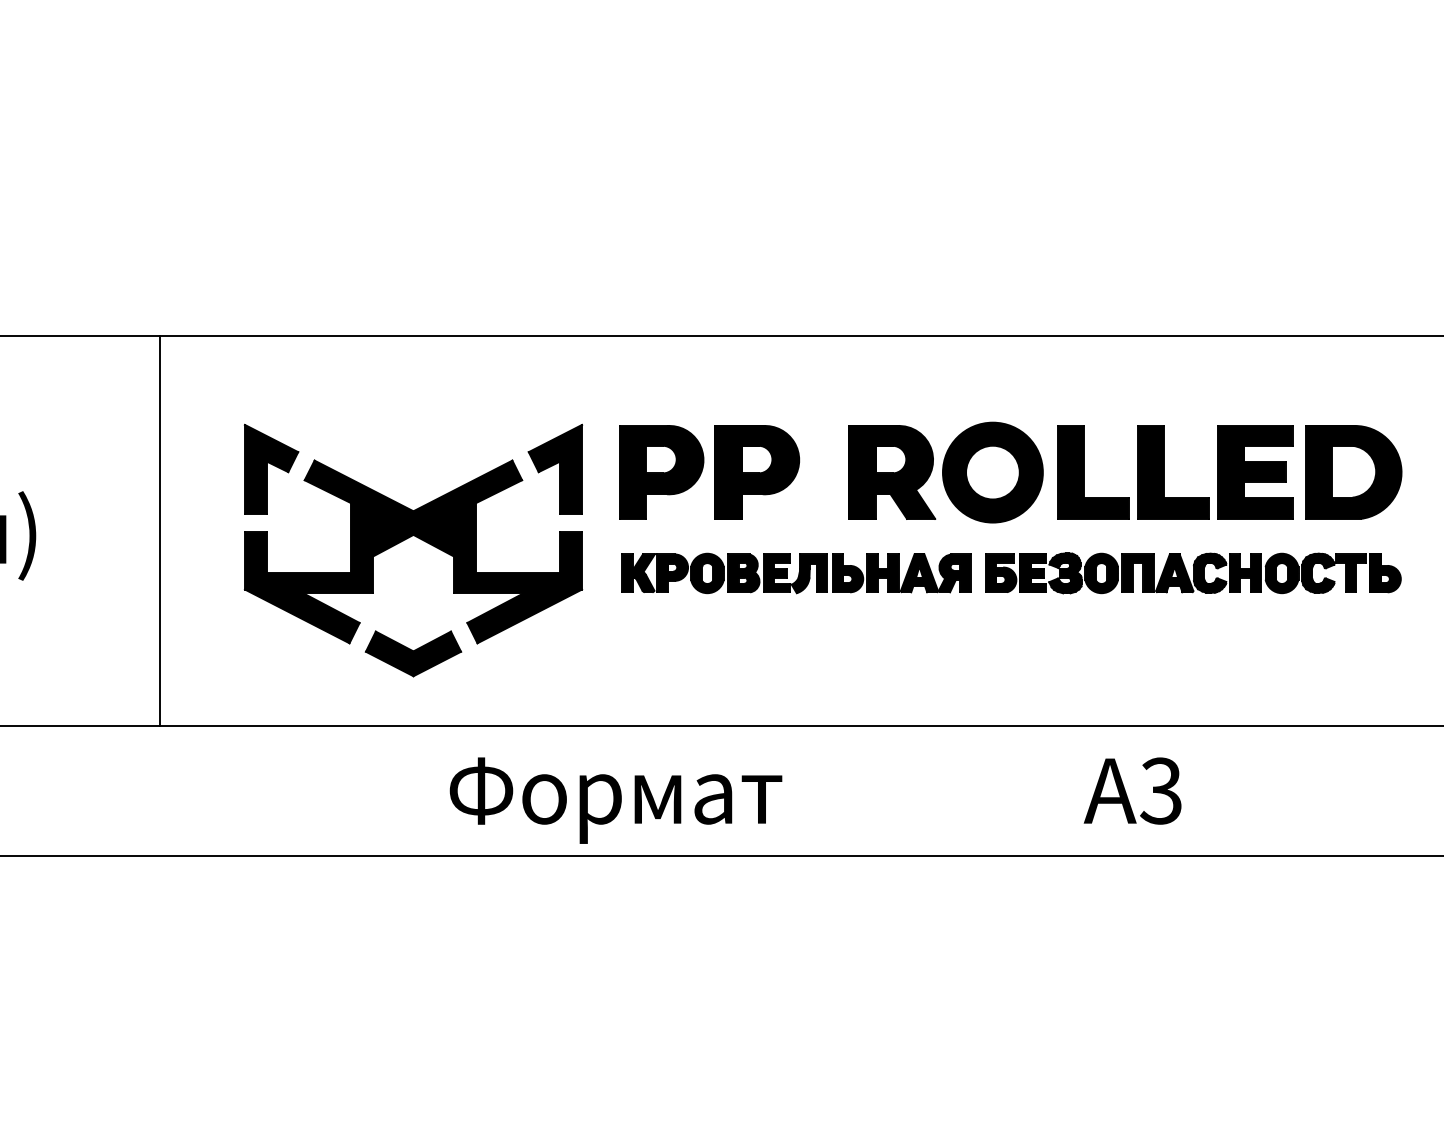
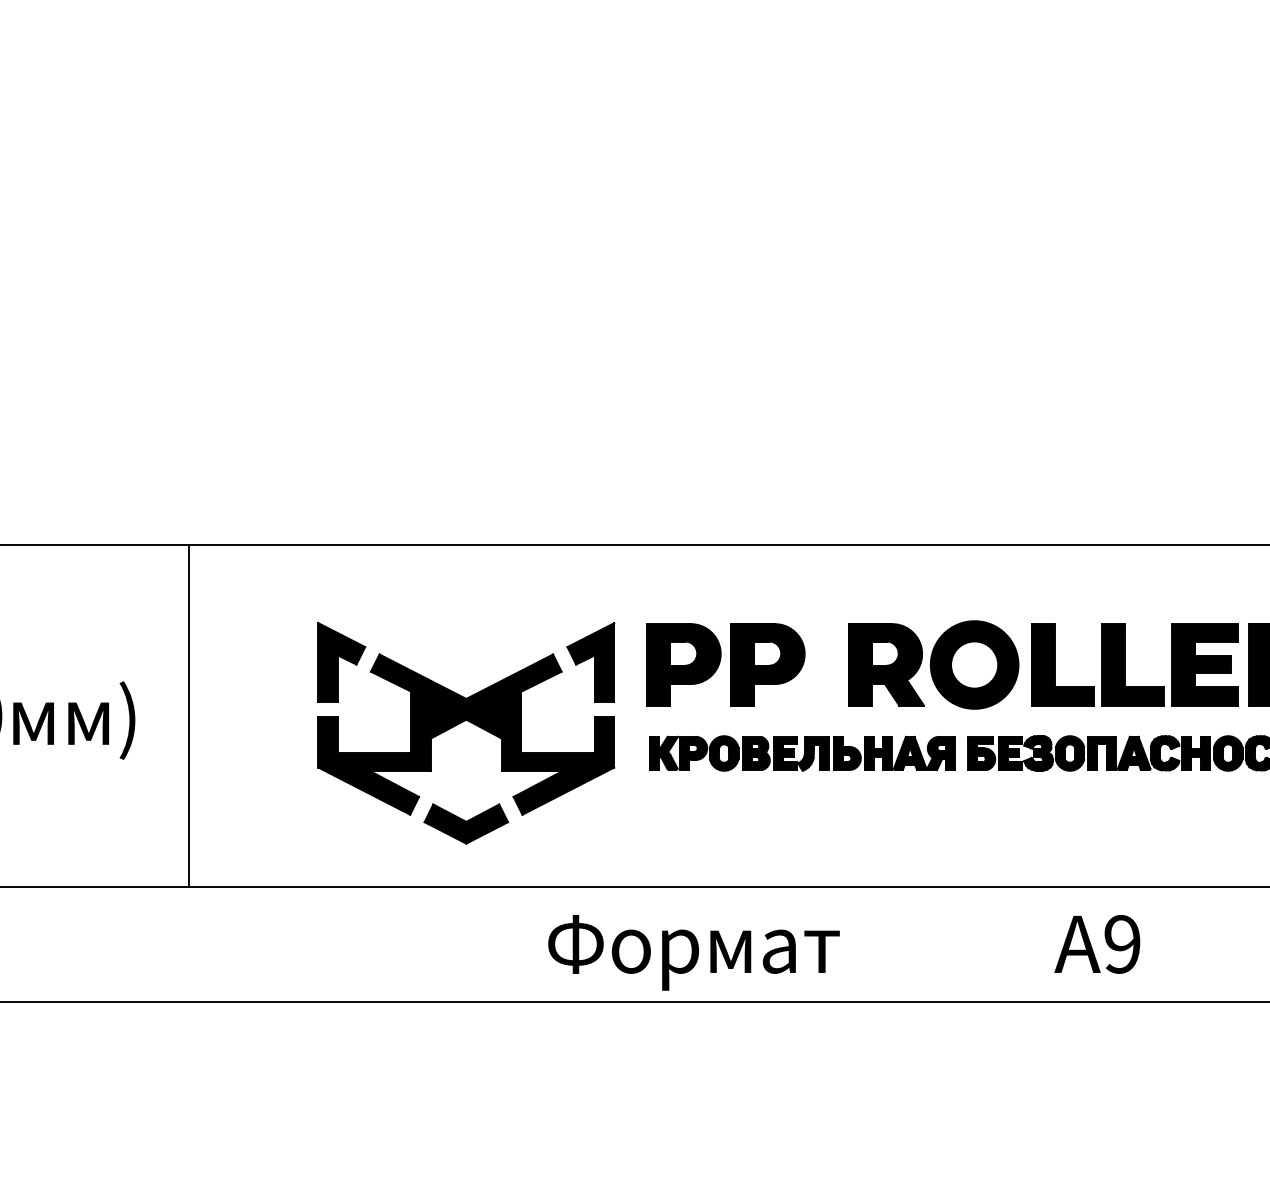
line: (159, 531) -> (188, 716), moved
text: (1160, 791) -> (1121, 944), A3 -> A9
text: (615, 800) -> (693, 952), moved

